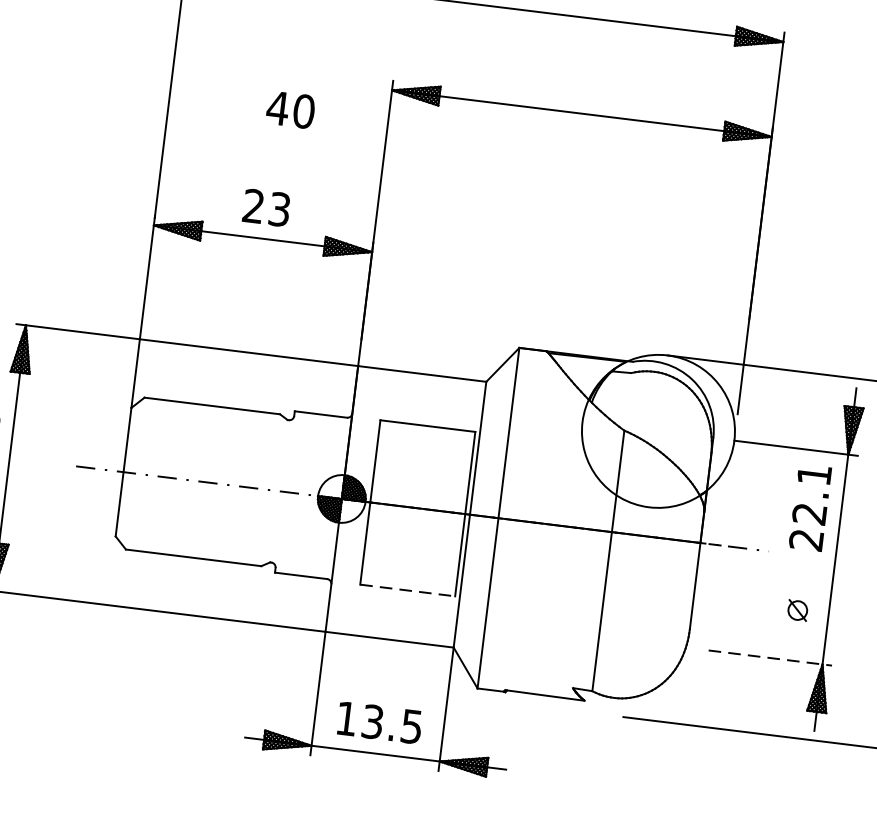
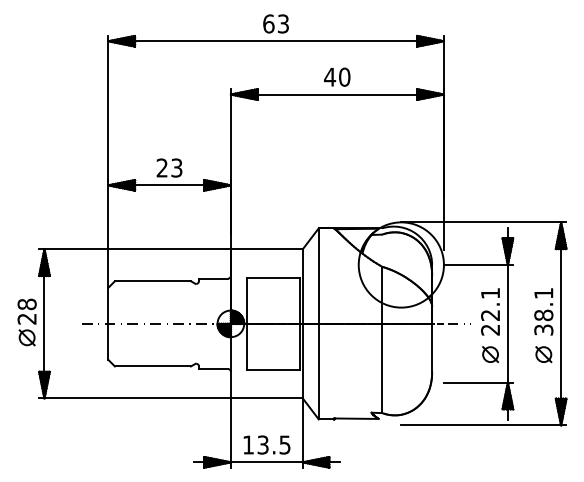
text: (291, 108) -> (337, 76), moved
text: (810, 507) -> (490, 311), moved
line: (407, 589) -> (273, 369), dashed -> solid
part: (797, 610) -> (490, 354), size x1.43
line: (770, 657) -> (478, 382), dashed -> solid

